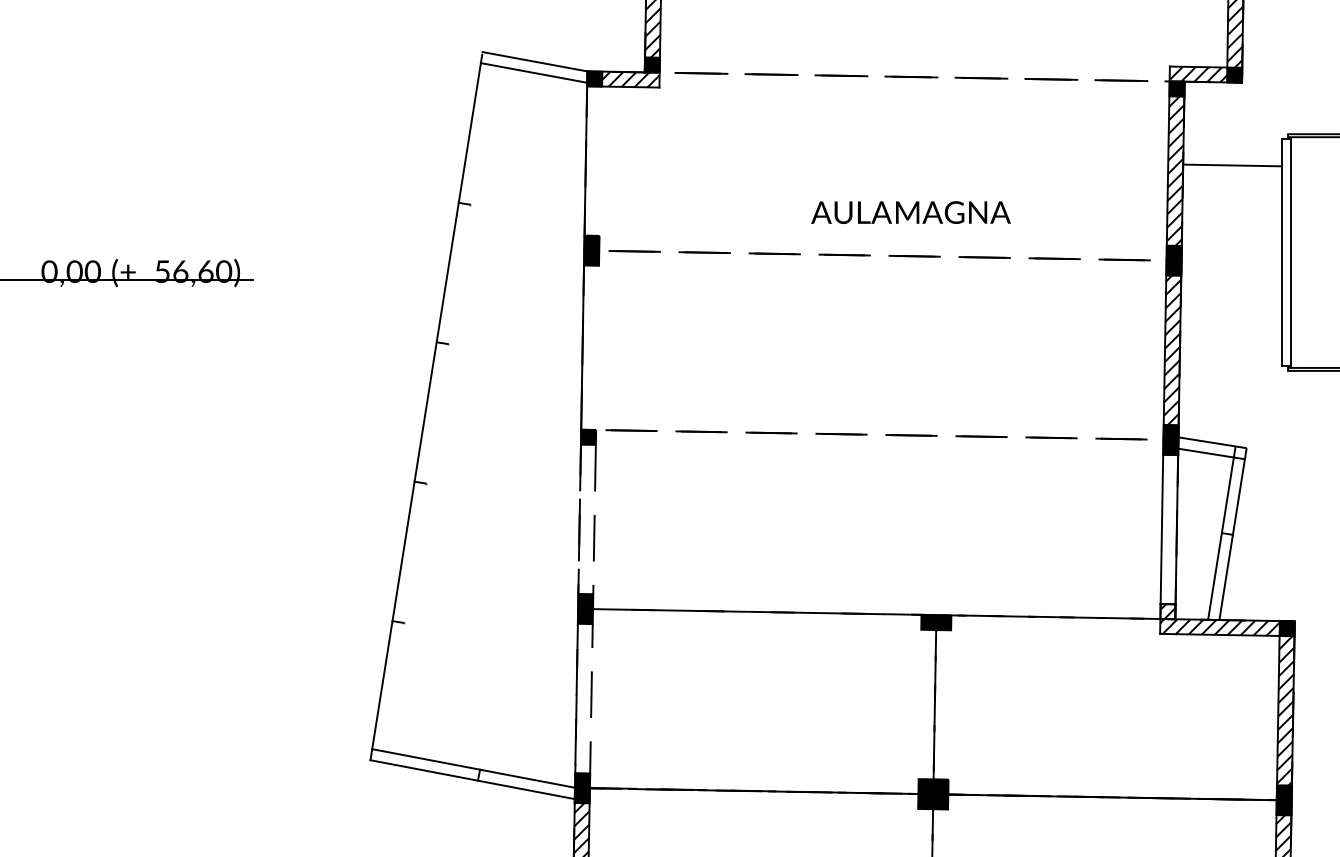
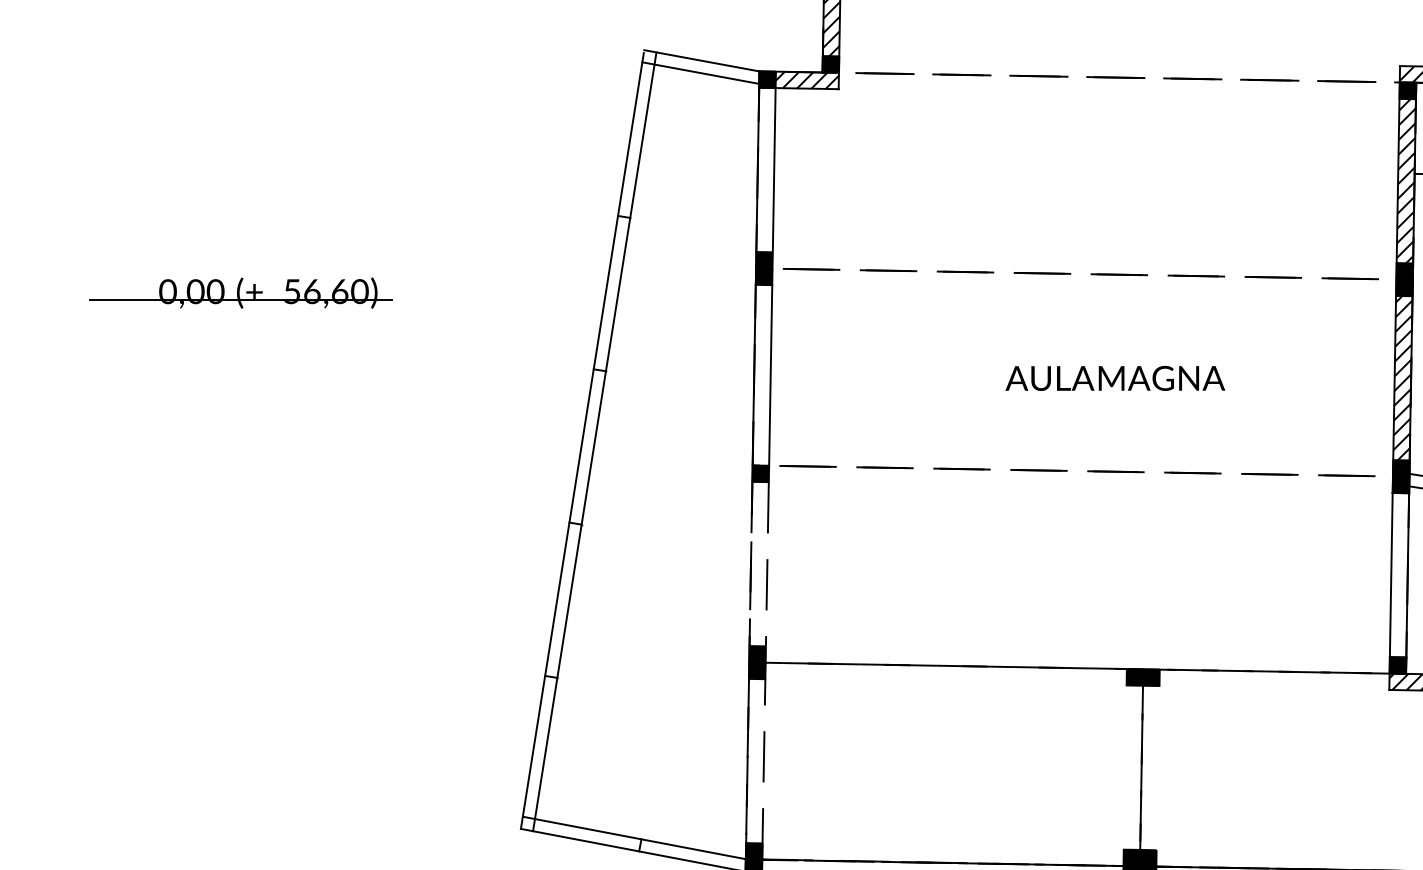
line: (600, 160) -> (773, 169), added
text: (910, 212) -> (1114, 378), moved
line: (597, 347) -> (770, 375), added
line: (437, 408) -> (594, 442), added
fill: (1167, 611) -> (1397, 665), added

